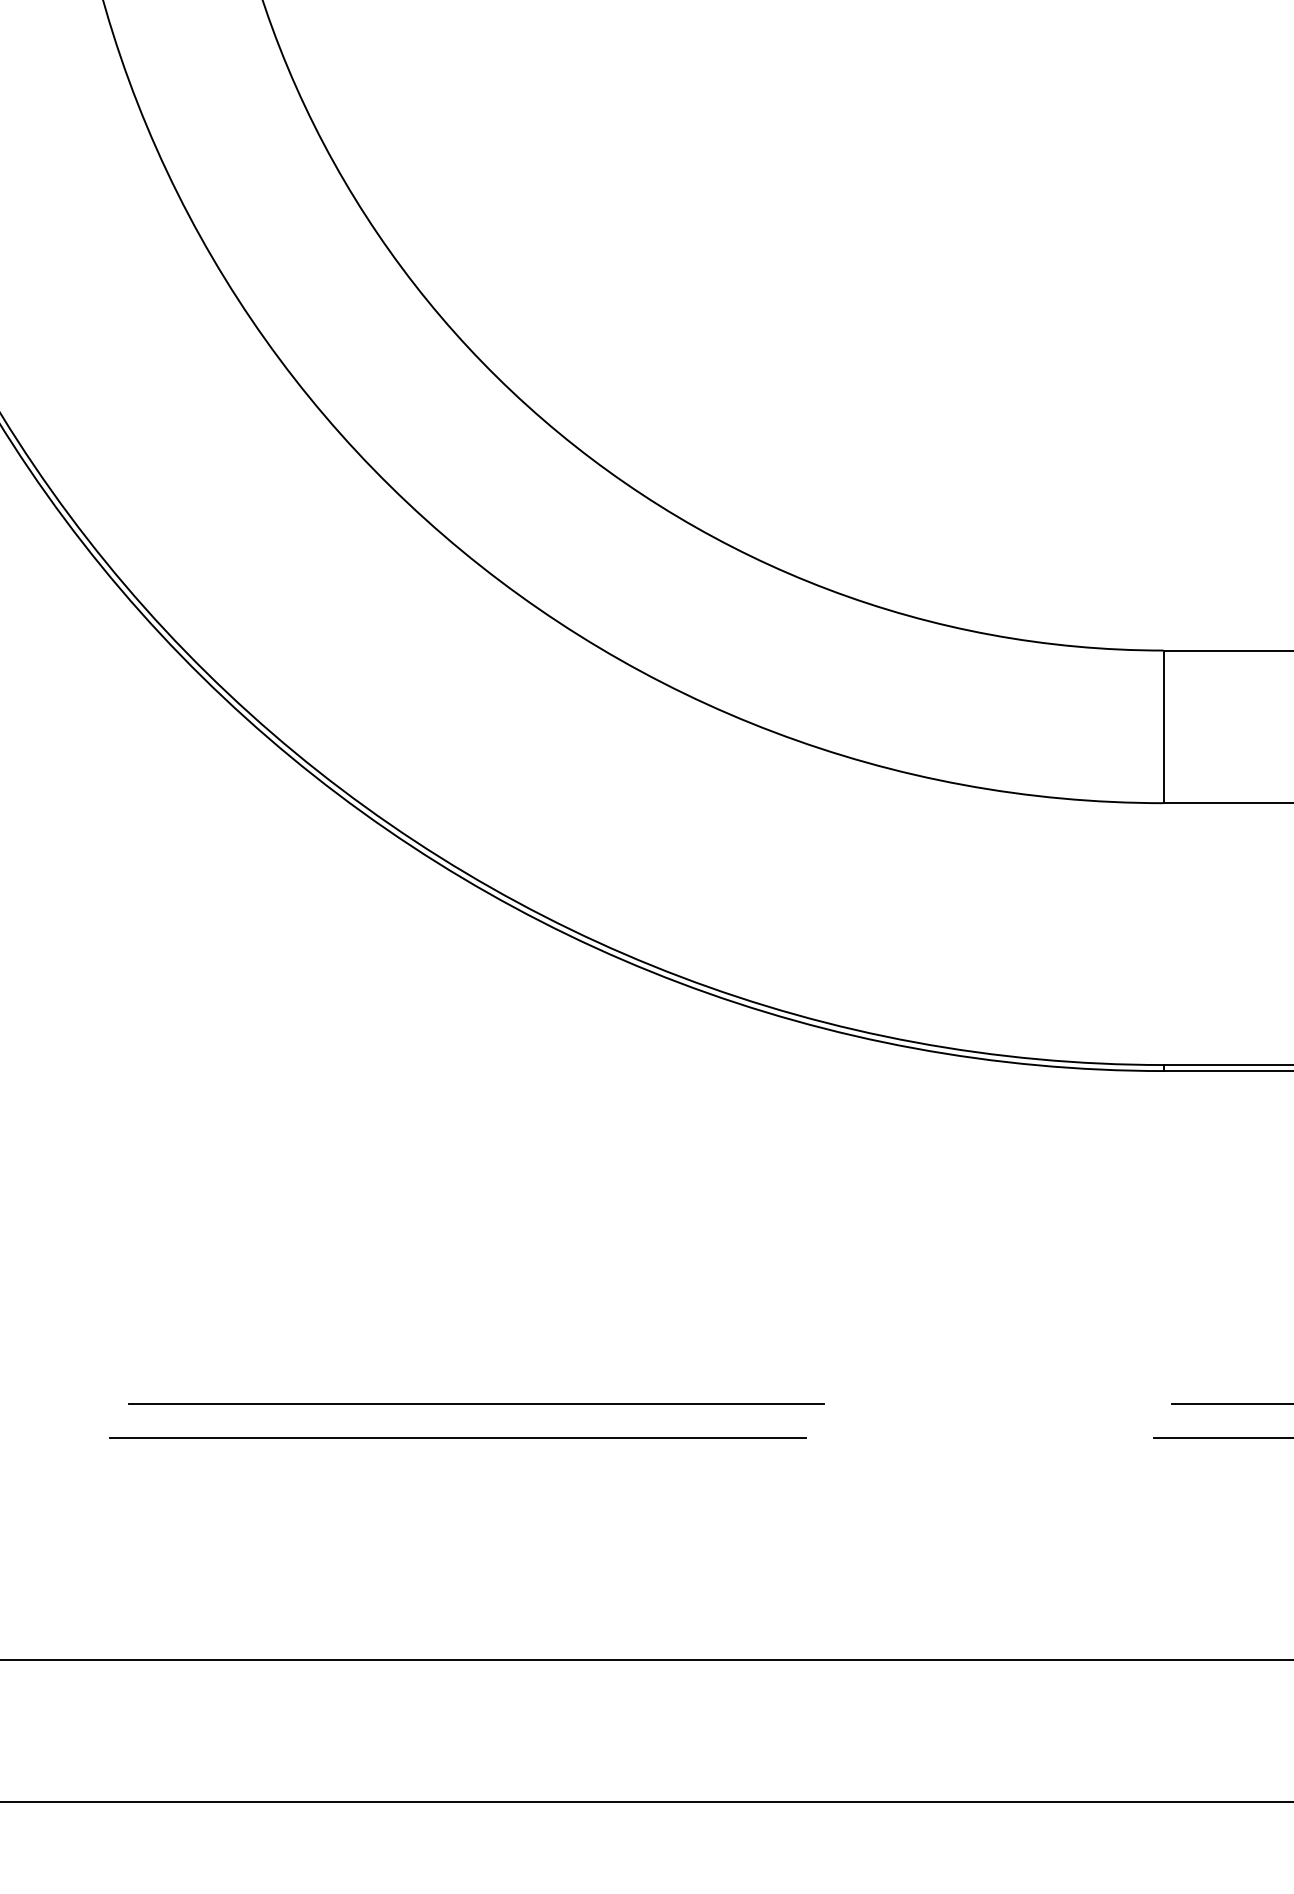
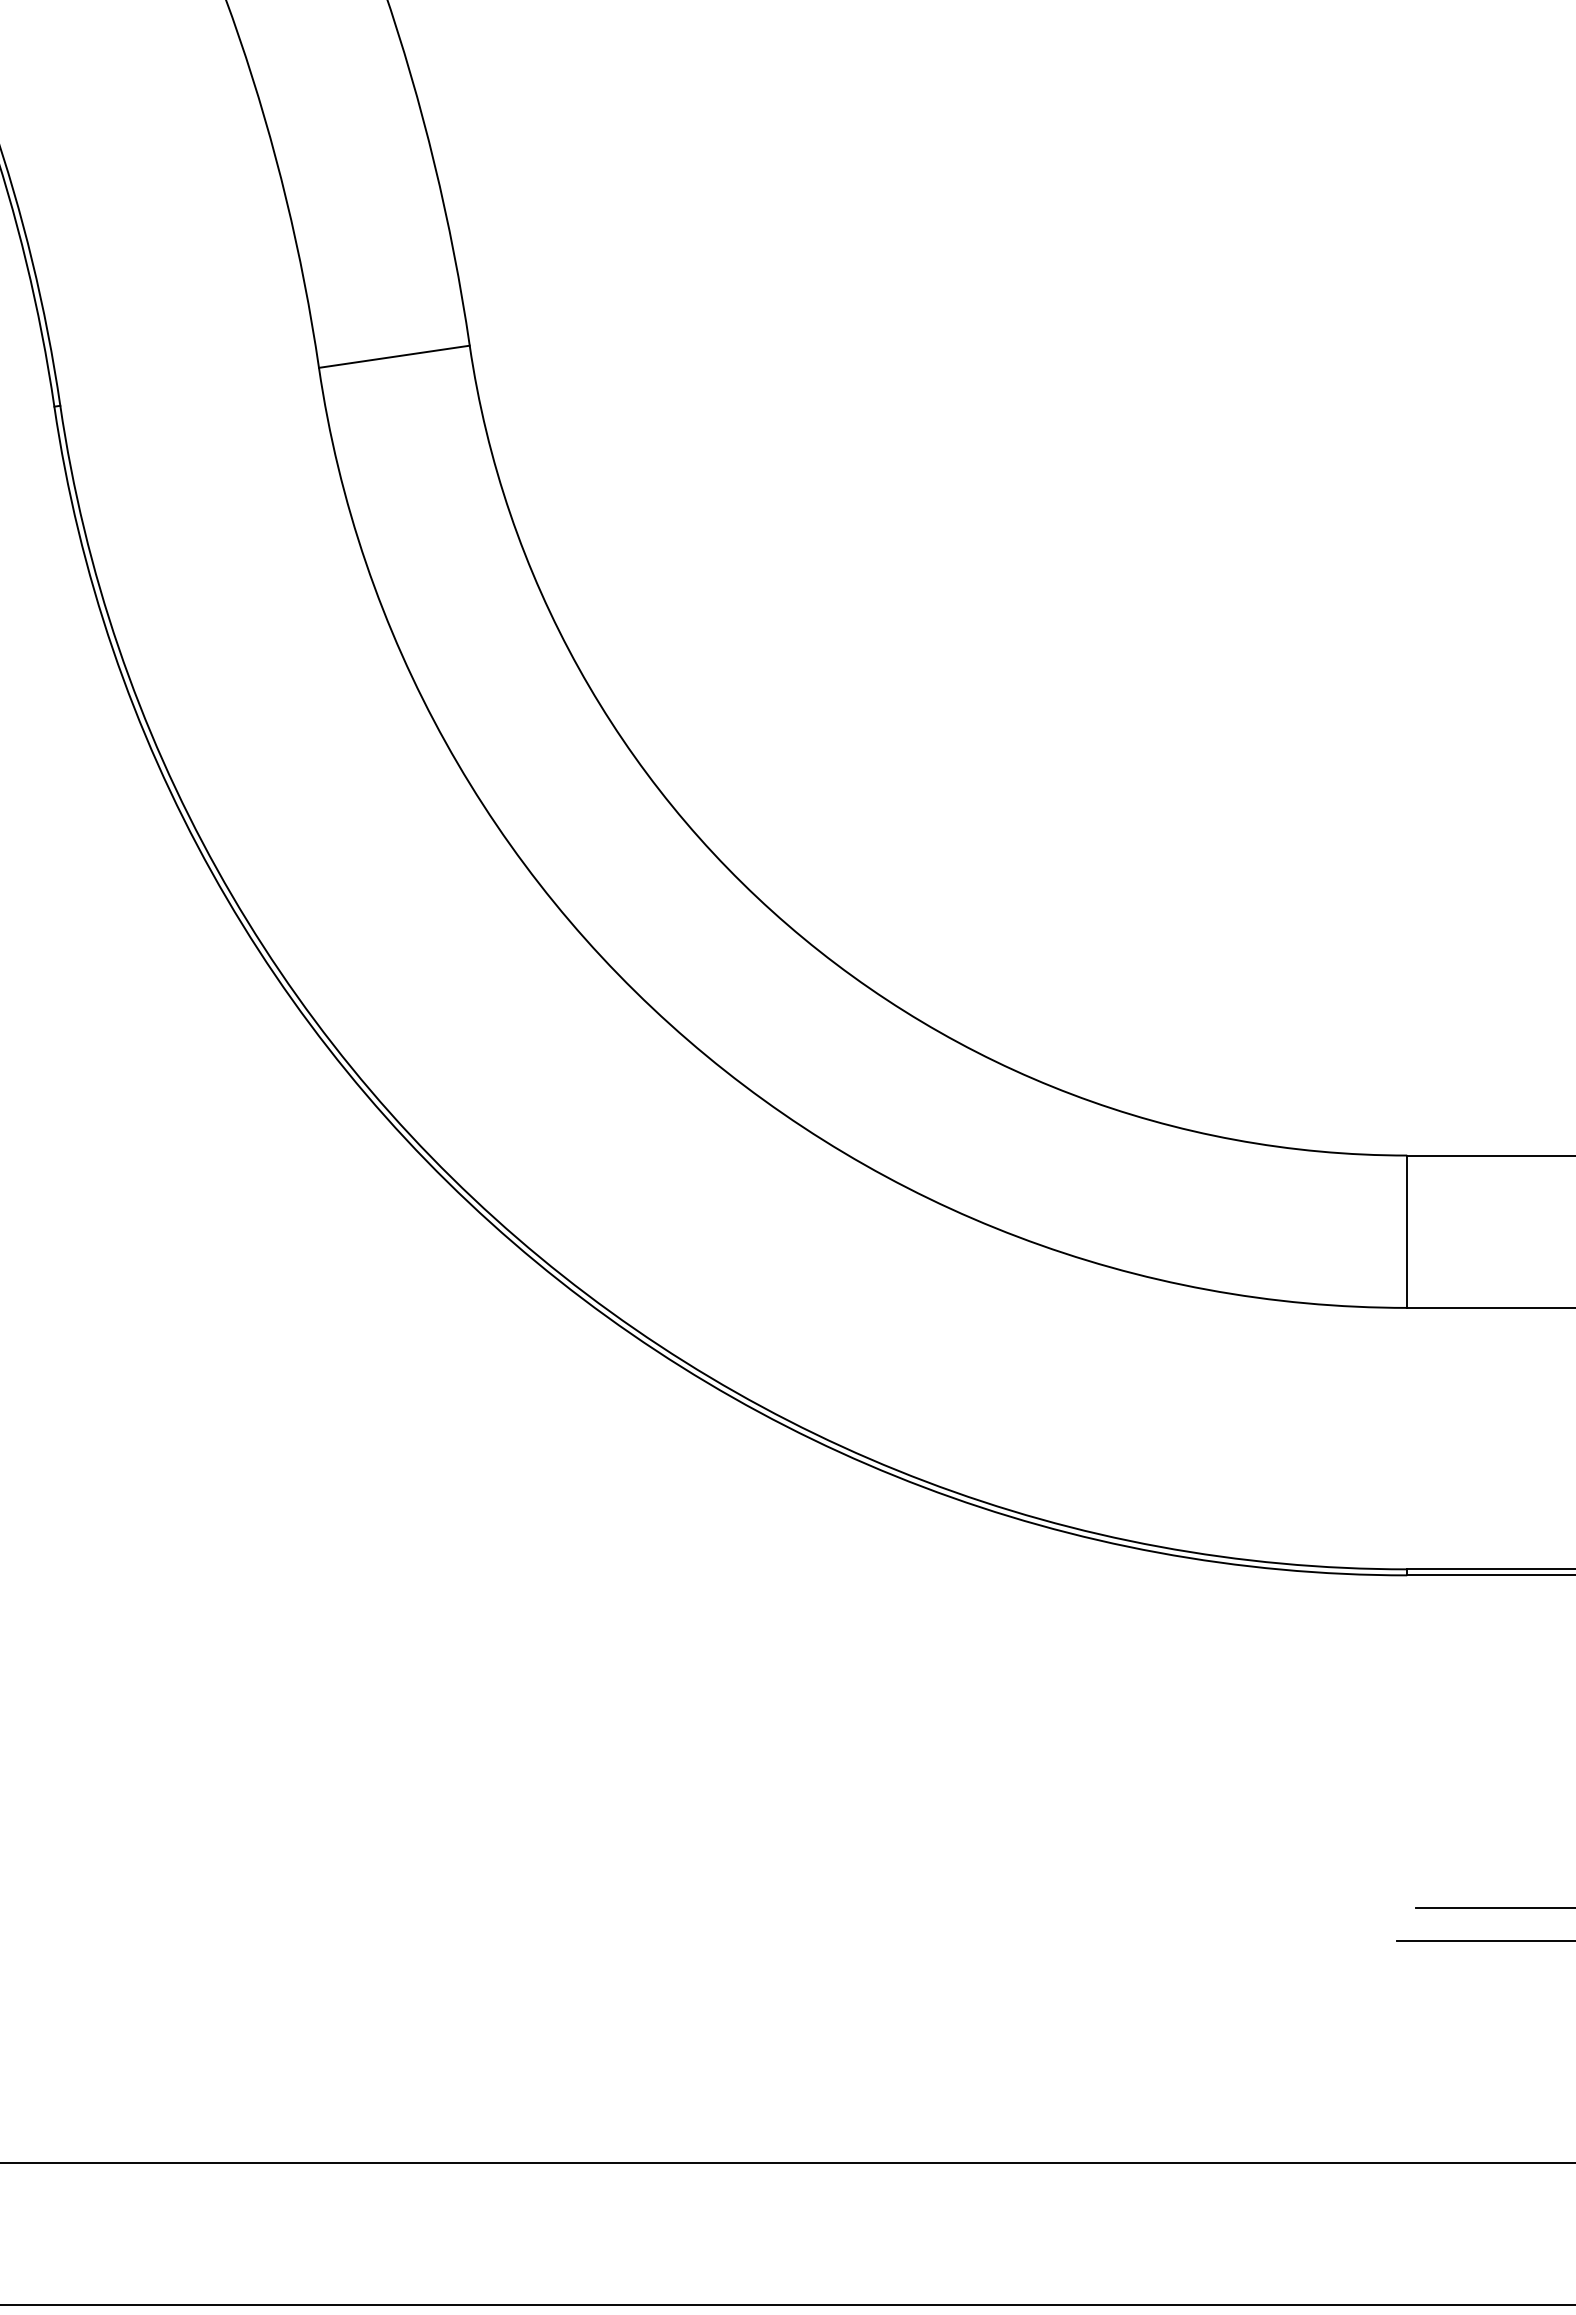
line: (475, 1403) -> (720, 1907), removed
line: (457, 1436) -> (702, 1940), removed

